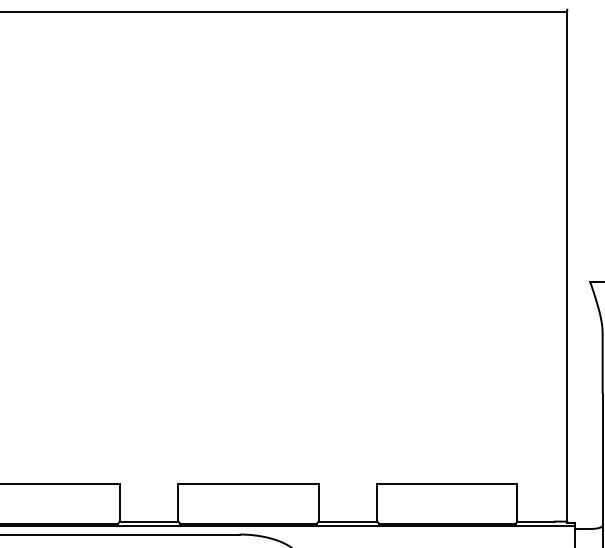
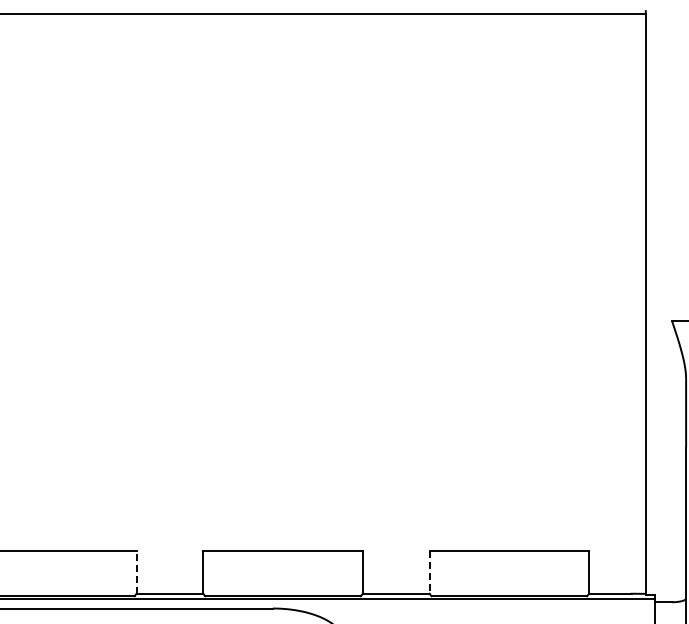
line: (119, 502) -> (136, 572), solid -> dashed
line: (377, 503) -> (429, 573), solid -> dashed

